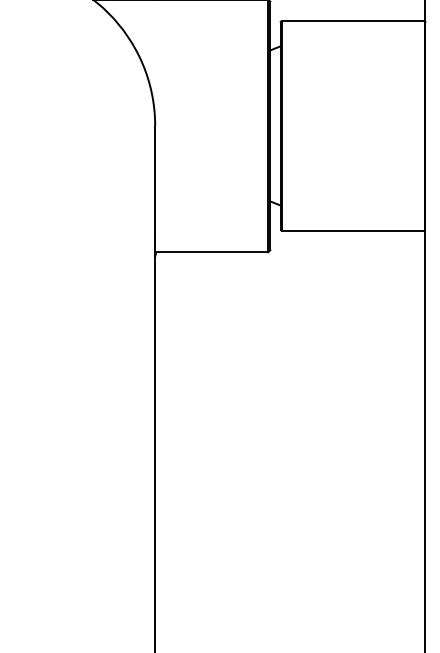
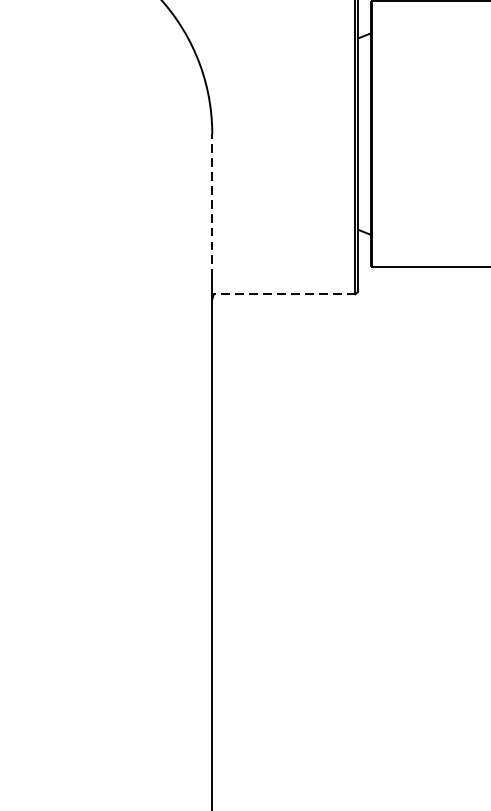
line: (155, 182) -> (212, 205), solid -> dashed
line: (211, 252) -> (283, 294), solid -> dashed

